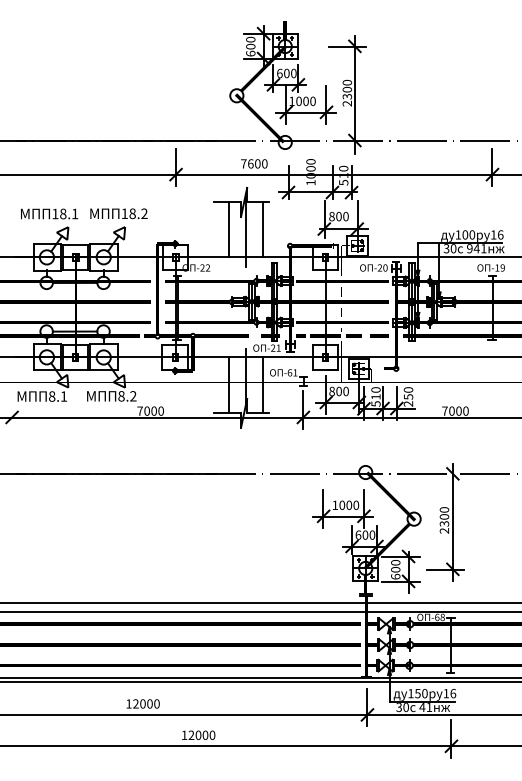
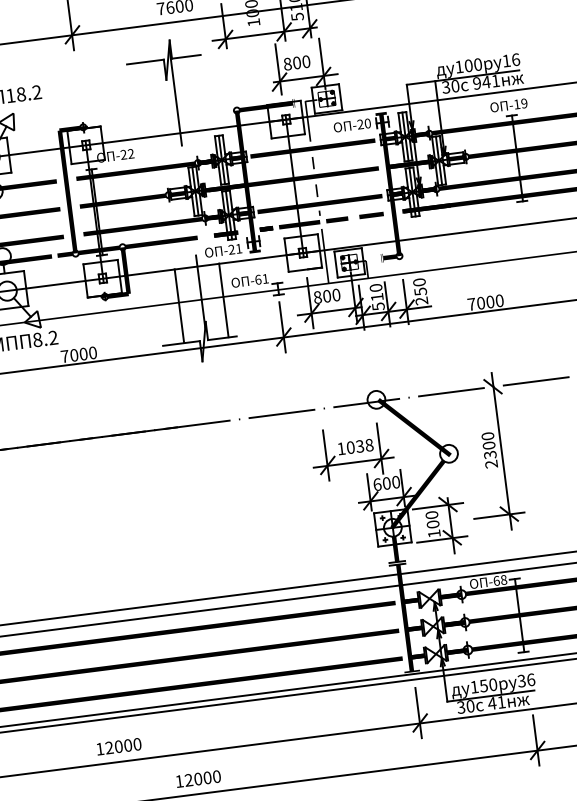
line: (229, 229) -> (153, 98), removed
line: (262, 229) -> (197, 93), removed
text: (352, 504) -> (364, 444), 1000 -> 1038
text: (395, 576) -> (433, 533), 600 -> 100
text: (445, 693) -> (520, 681), 16 -> 36

